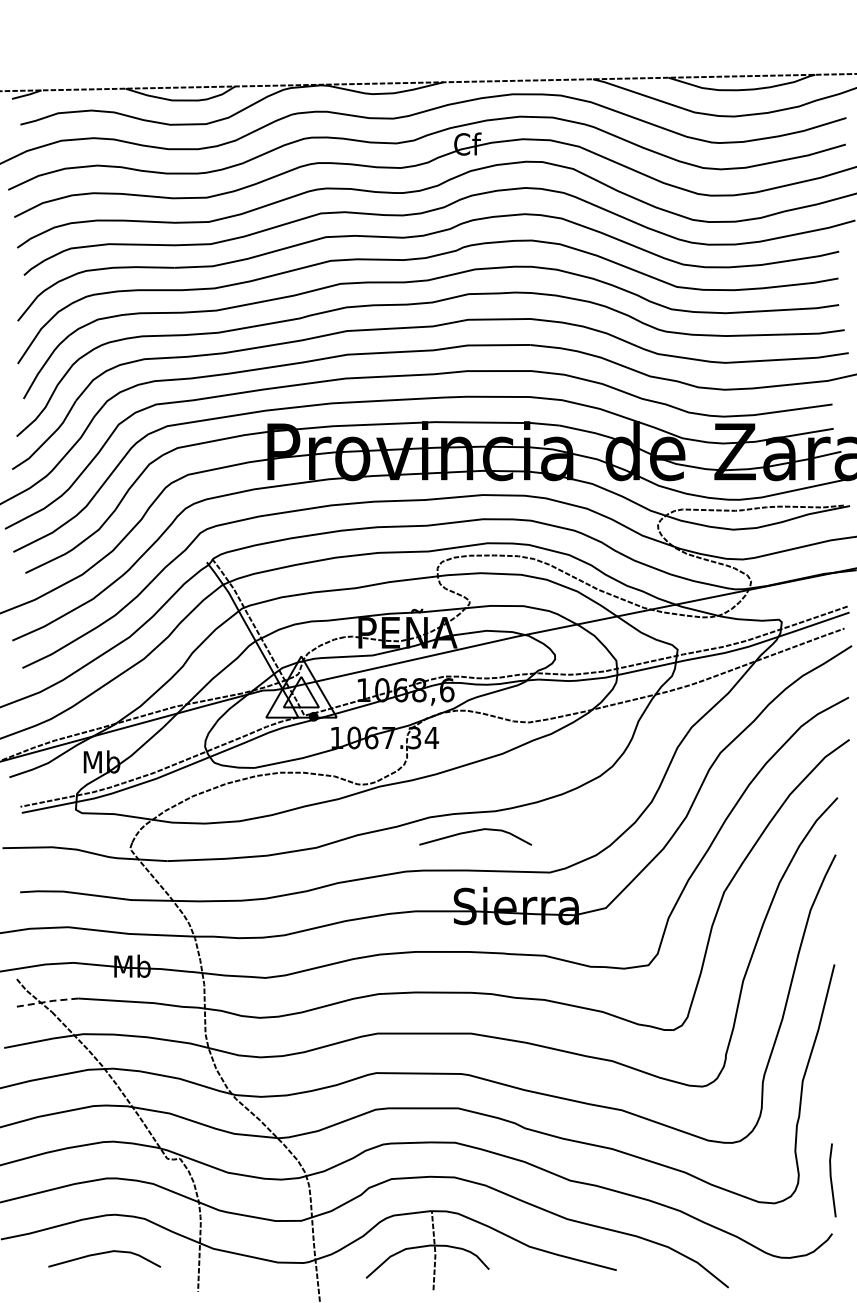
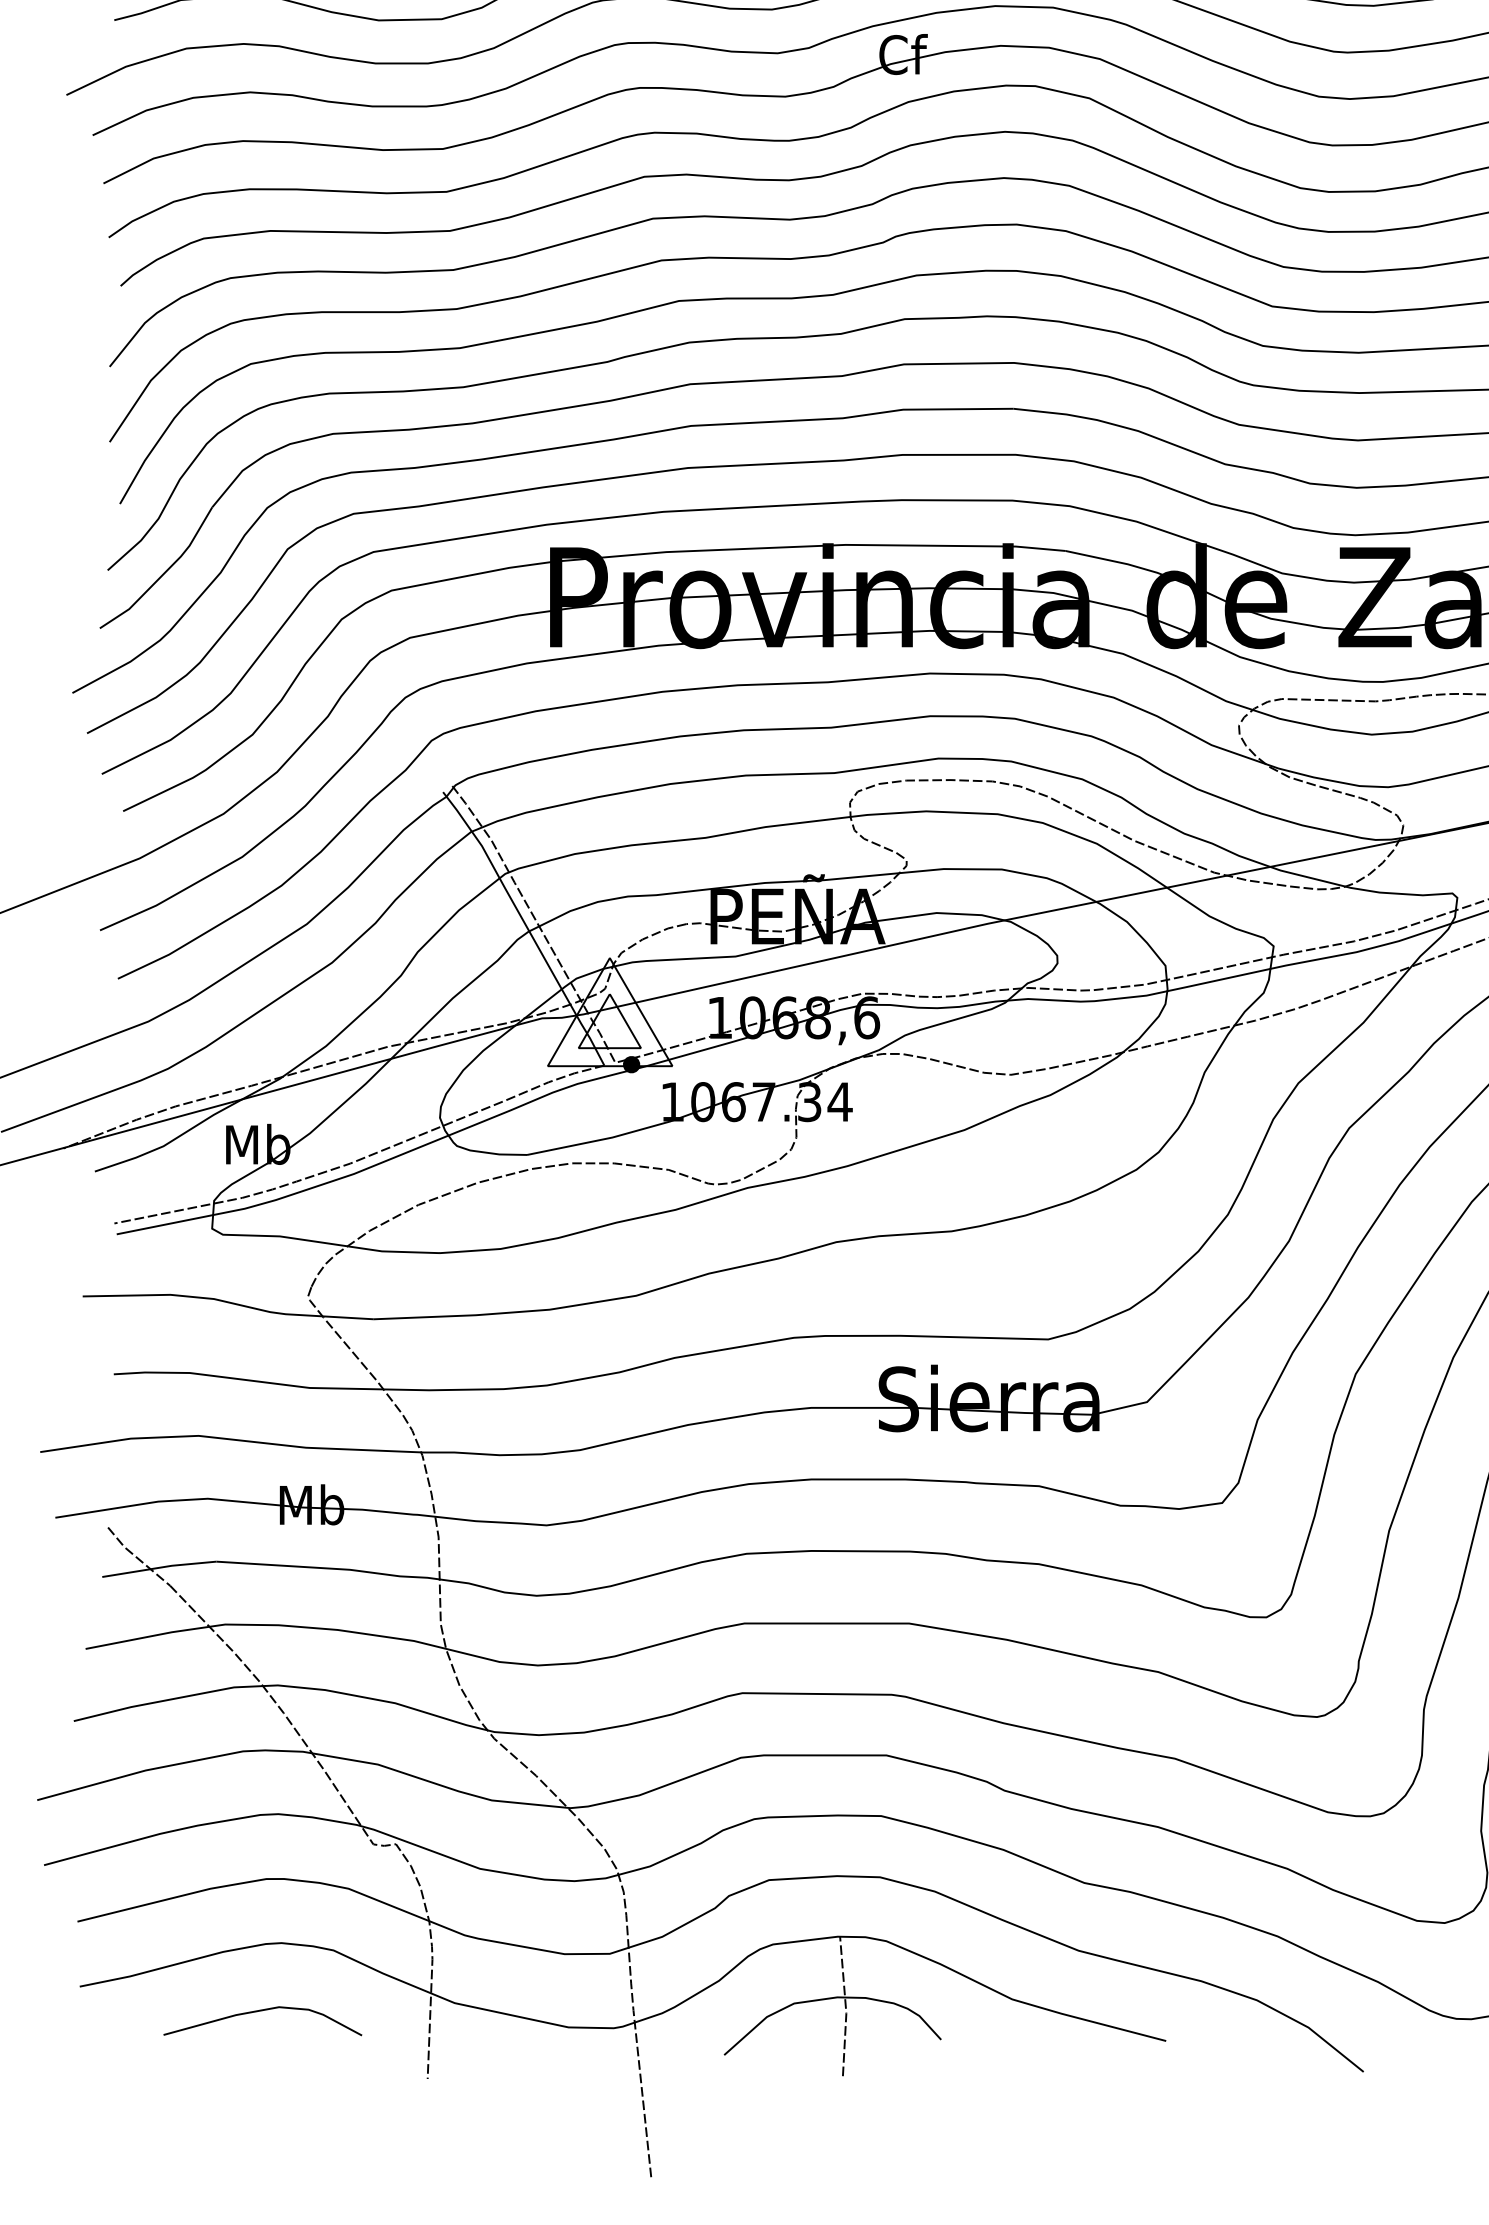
curve: (473, 832) -> (913, 1268), removed
line: (46, 1001) -> (160, 1566), dashed -> solid

